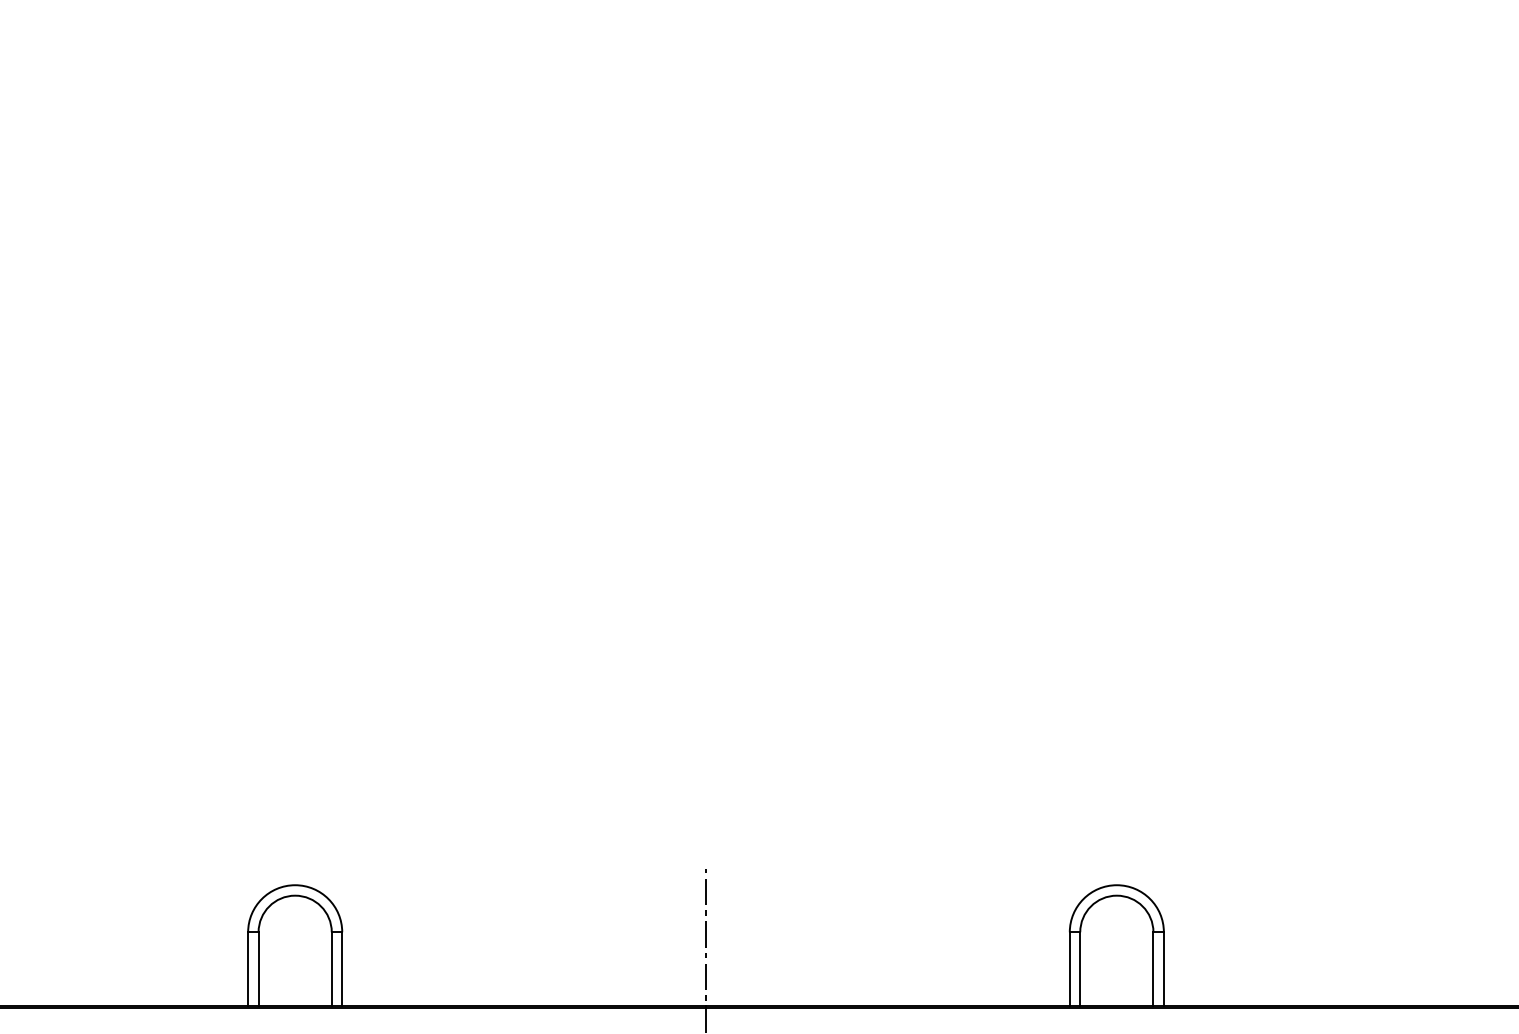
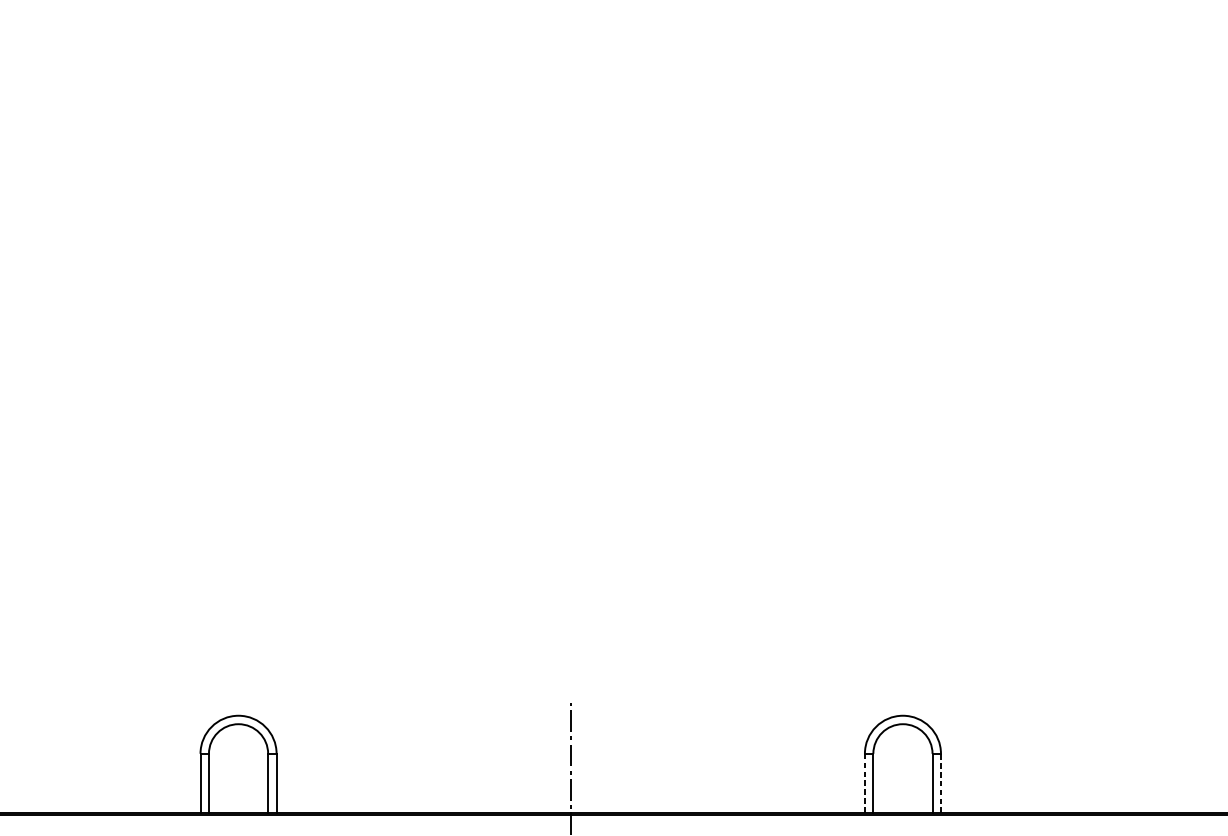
line: (1069, 968) -> (864, 783), solid -> dashed
line: (1163, 968) -> (940, 783), solid -> dashed

